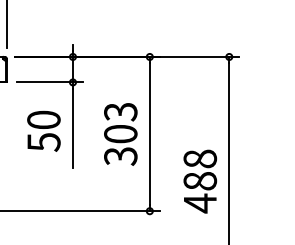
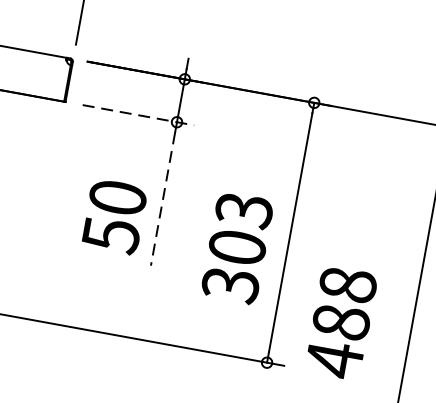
line: (50, 82) -> (139, 115), solid -> dashed
line: (72, 128) -> (162, 199), solid -> dashed
text: (43, 130) -> (114, 215), moved
text: (120, 134) -> (236, 248), moved
text: (200, 181) -> (341, 322), moved

